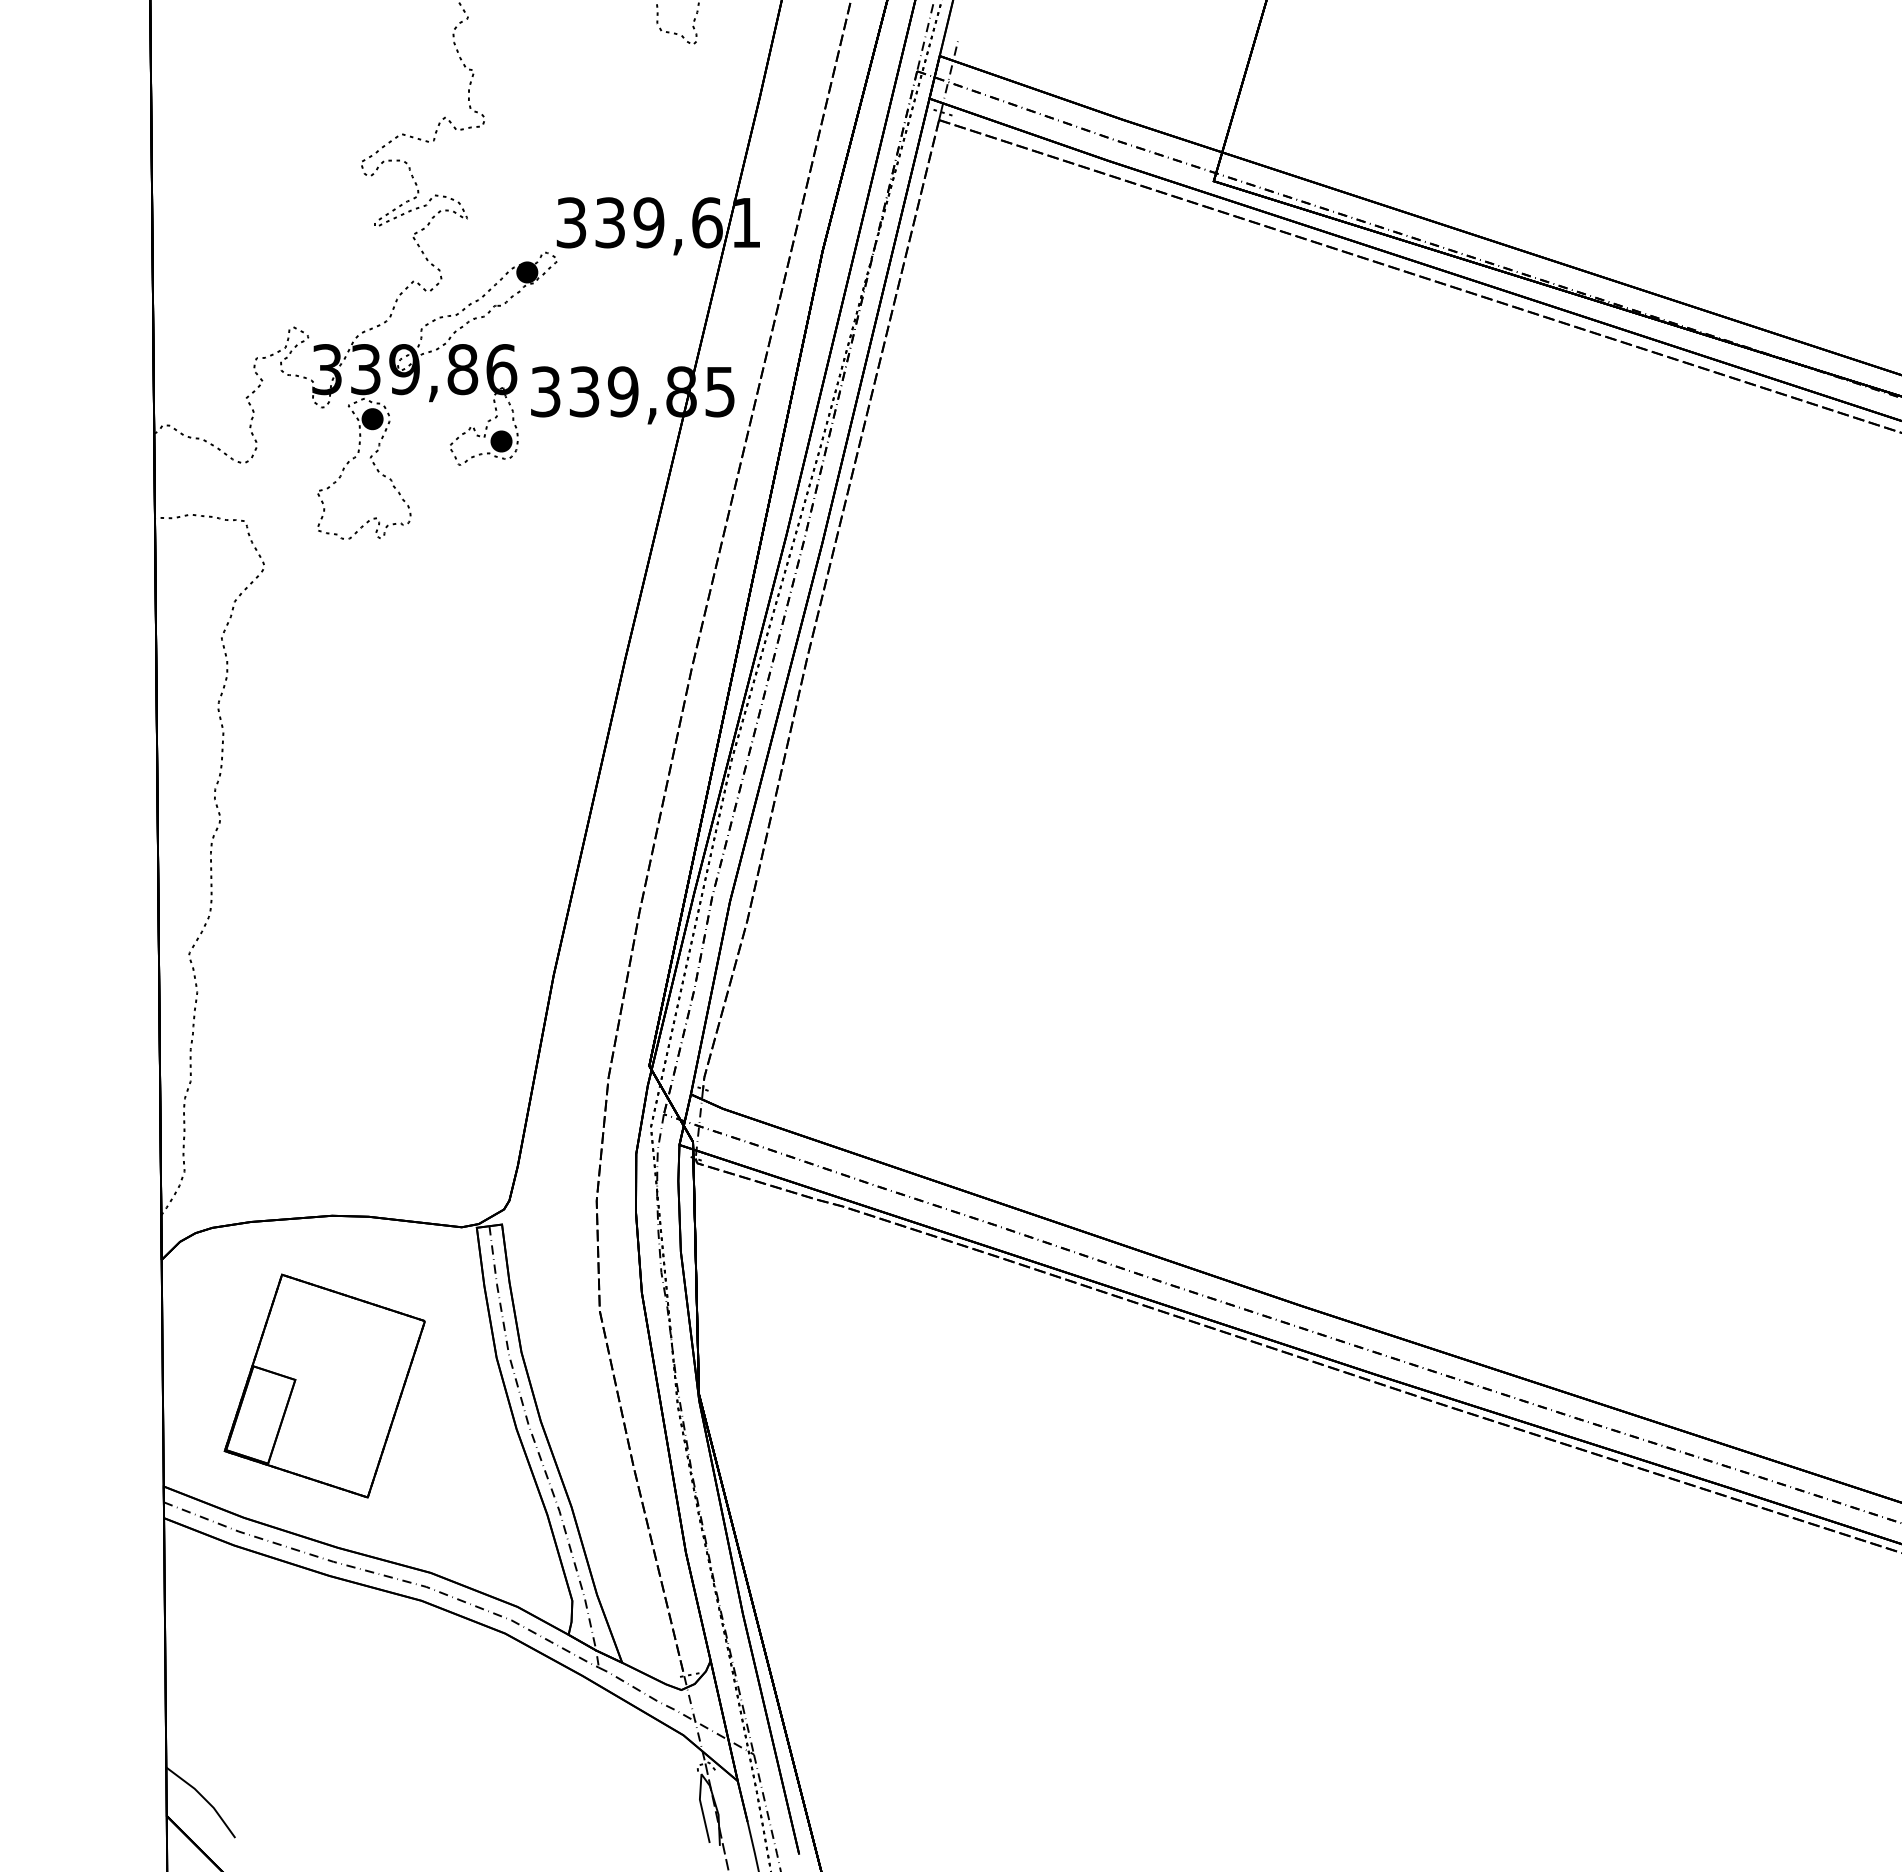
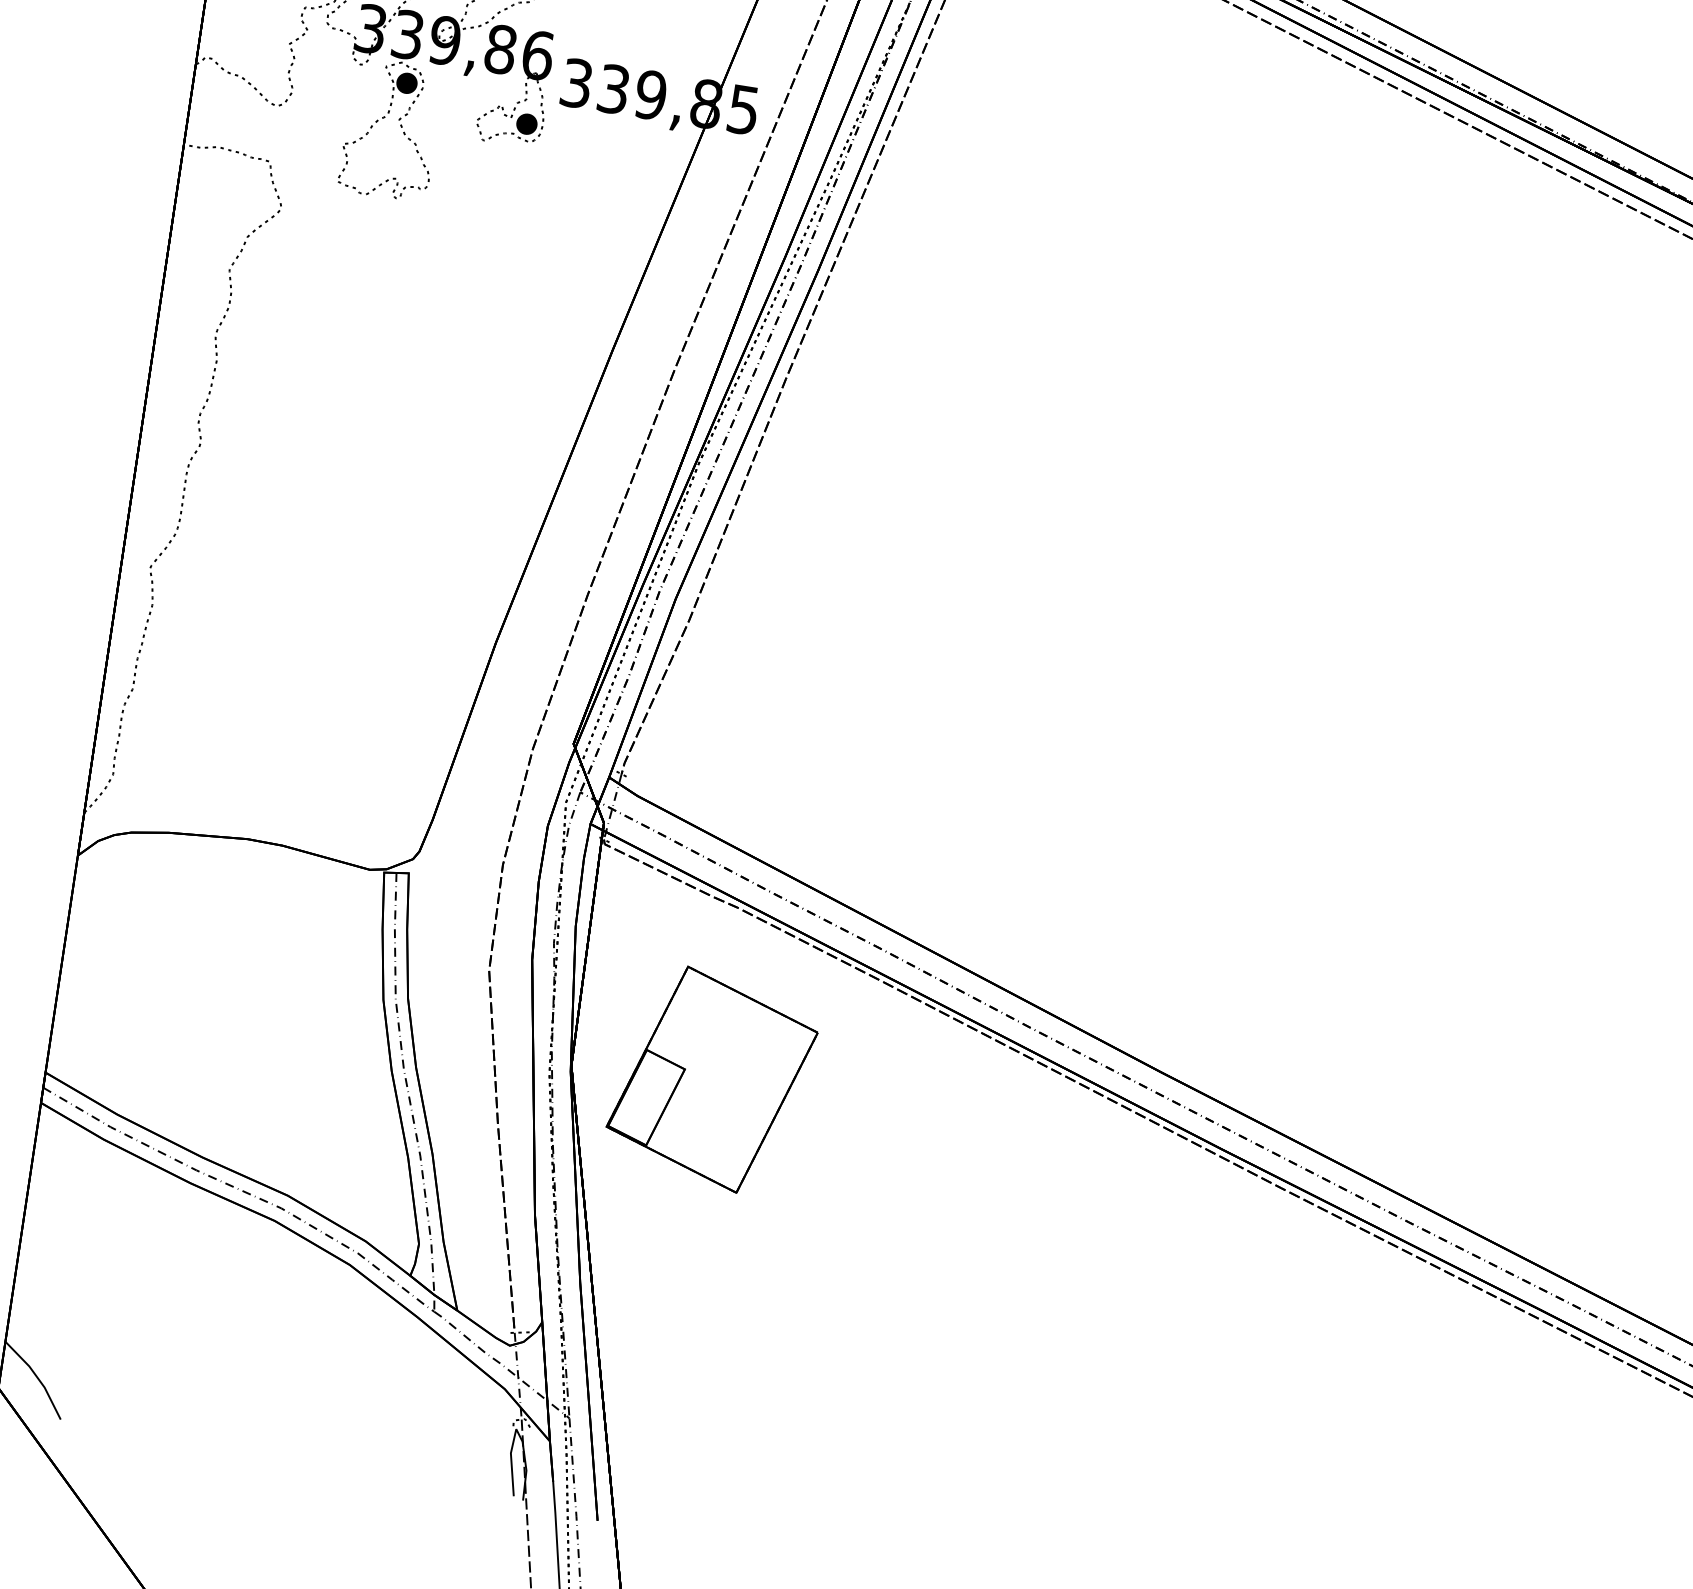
part: (324, 1385) -> (711, 1079), moved

